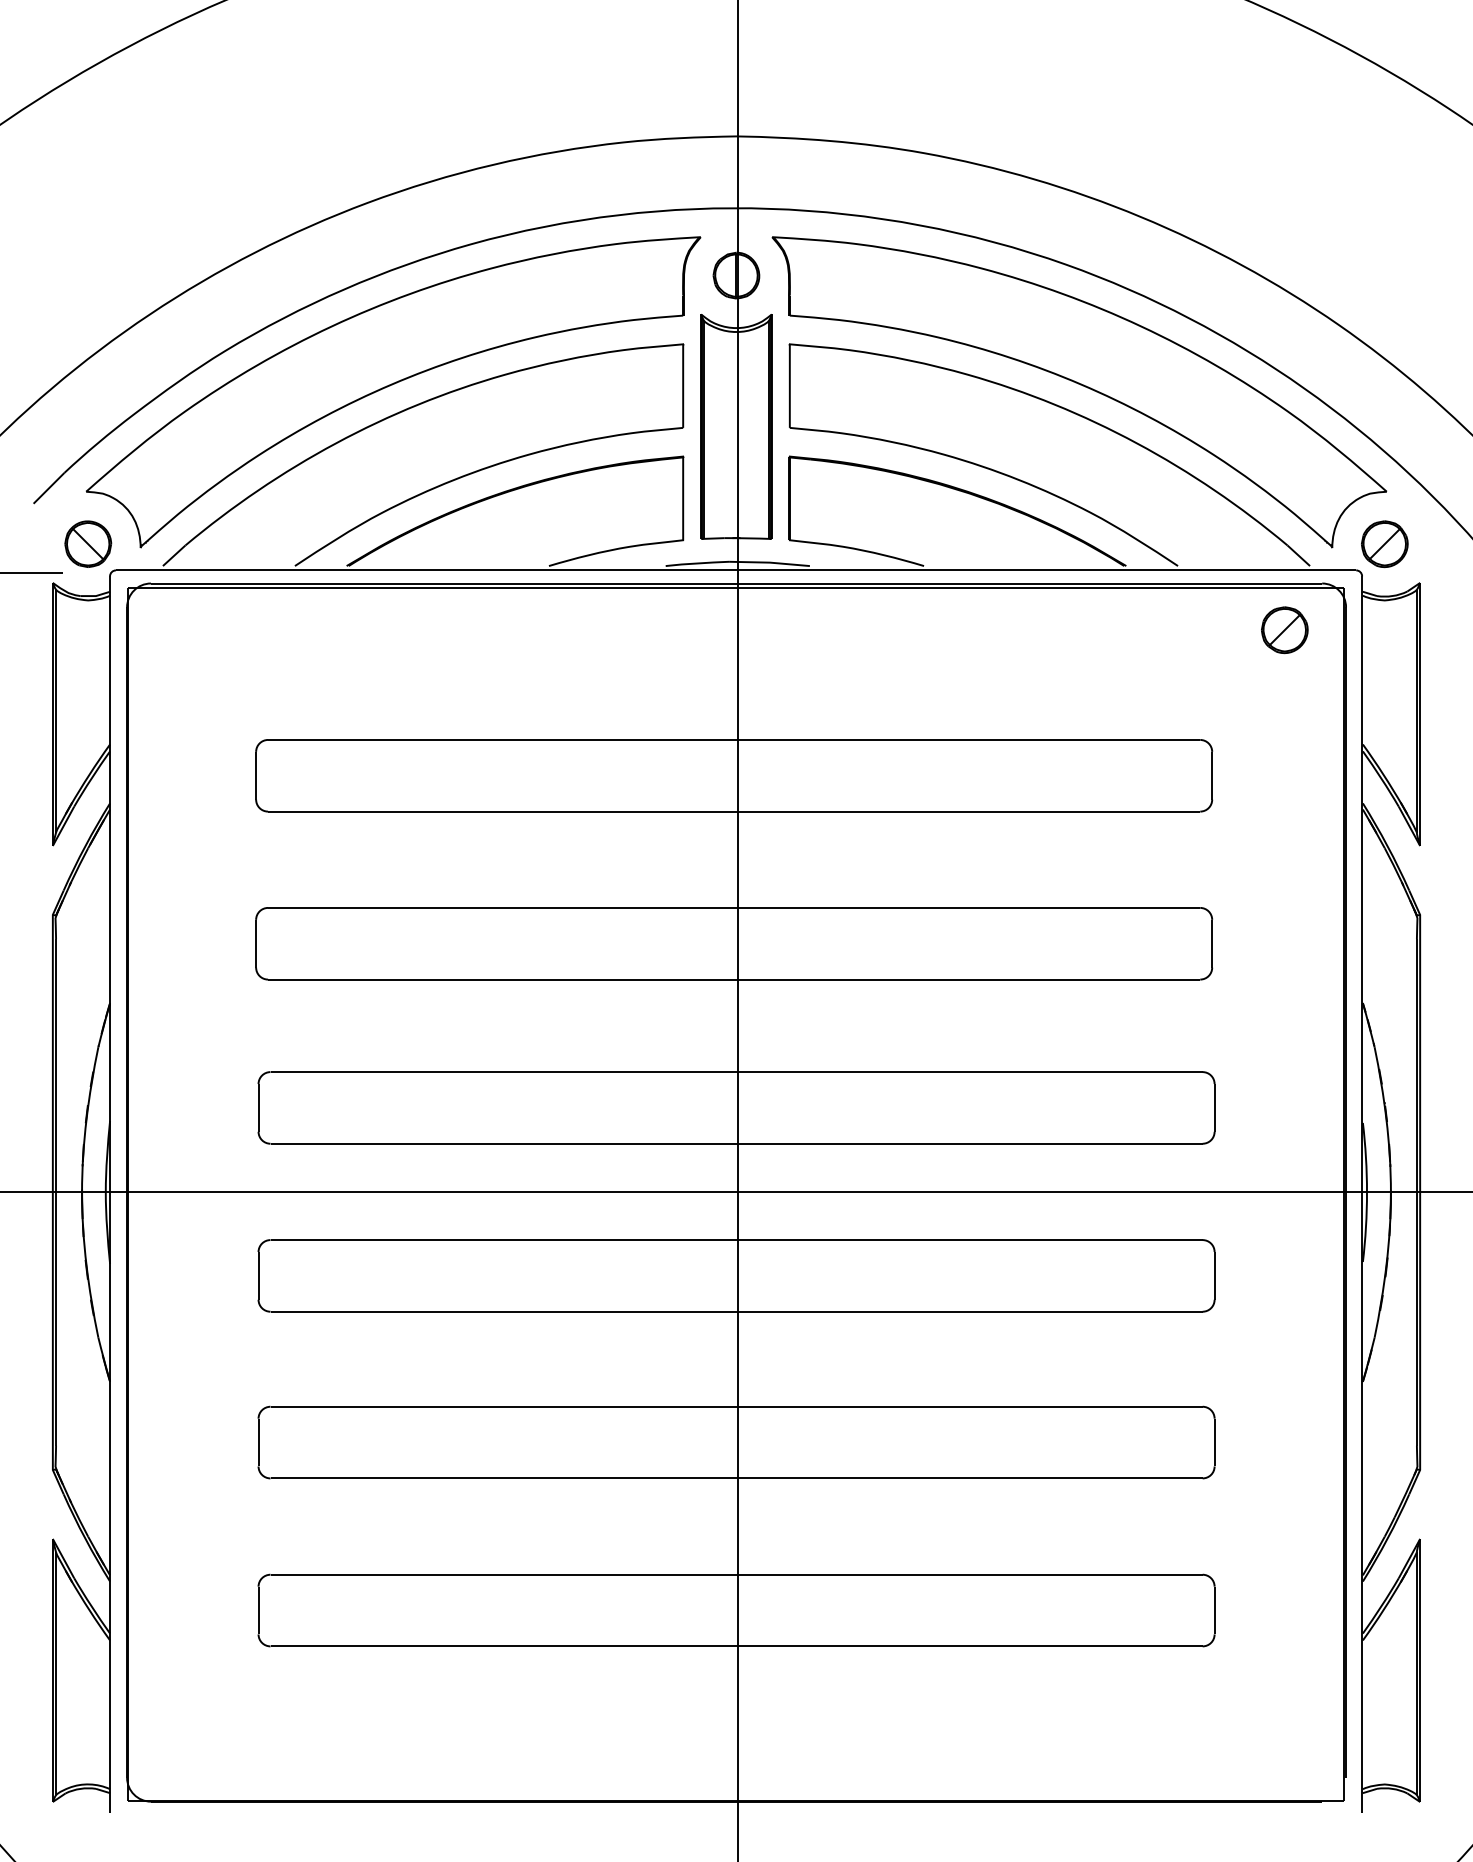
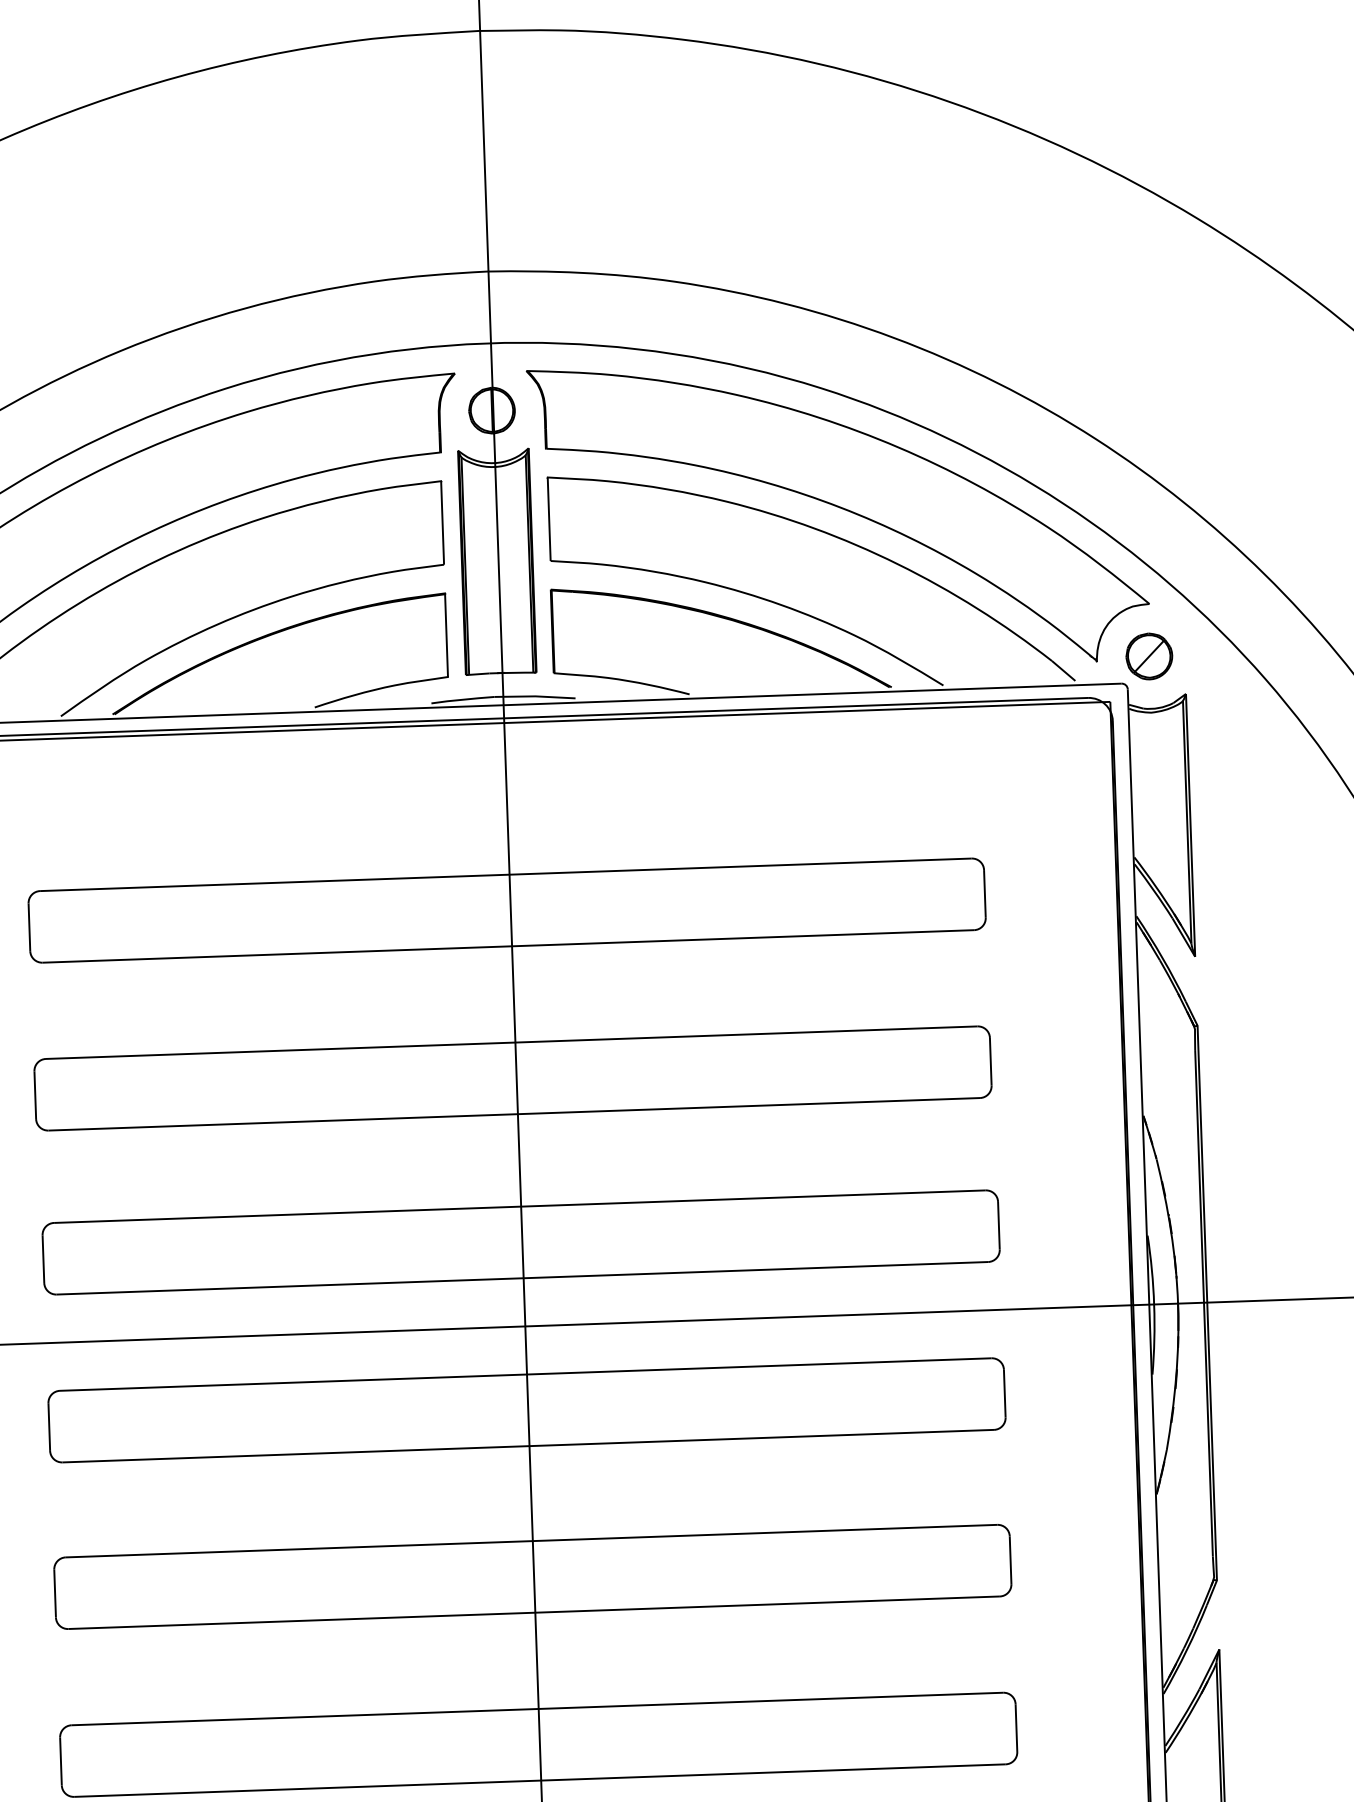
part: (1284, 630) -> (1052, 746), removed

